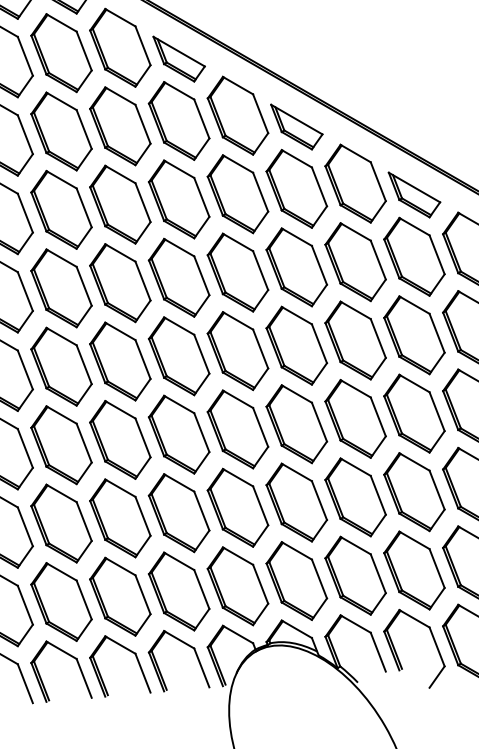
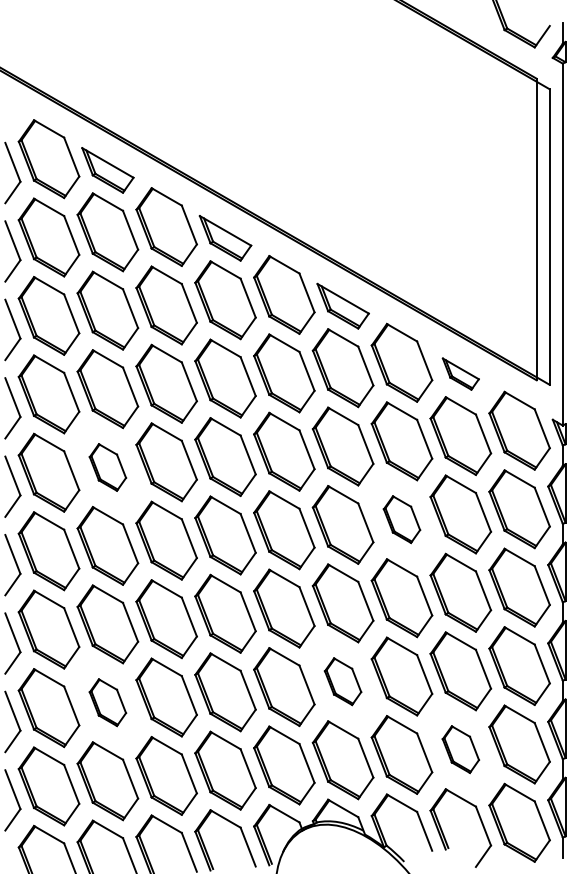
part: (414, 194) -> (460, 373), size x0.7
part: (61, 288) -> (107, 467), size x0.6
part: (355, 340) -> (401, 519), size x0.6
part: (296, 502) -> (342, 681), size x0.6
part: (61, 523) -> (107, 702), size x0.6
part: (414, 570) -> (460, 749), size x0.6

